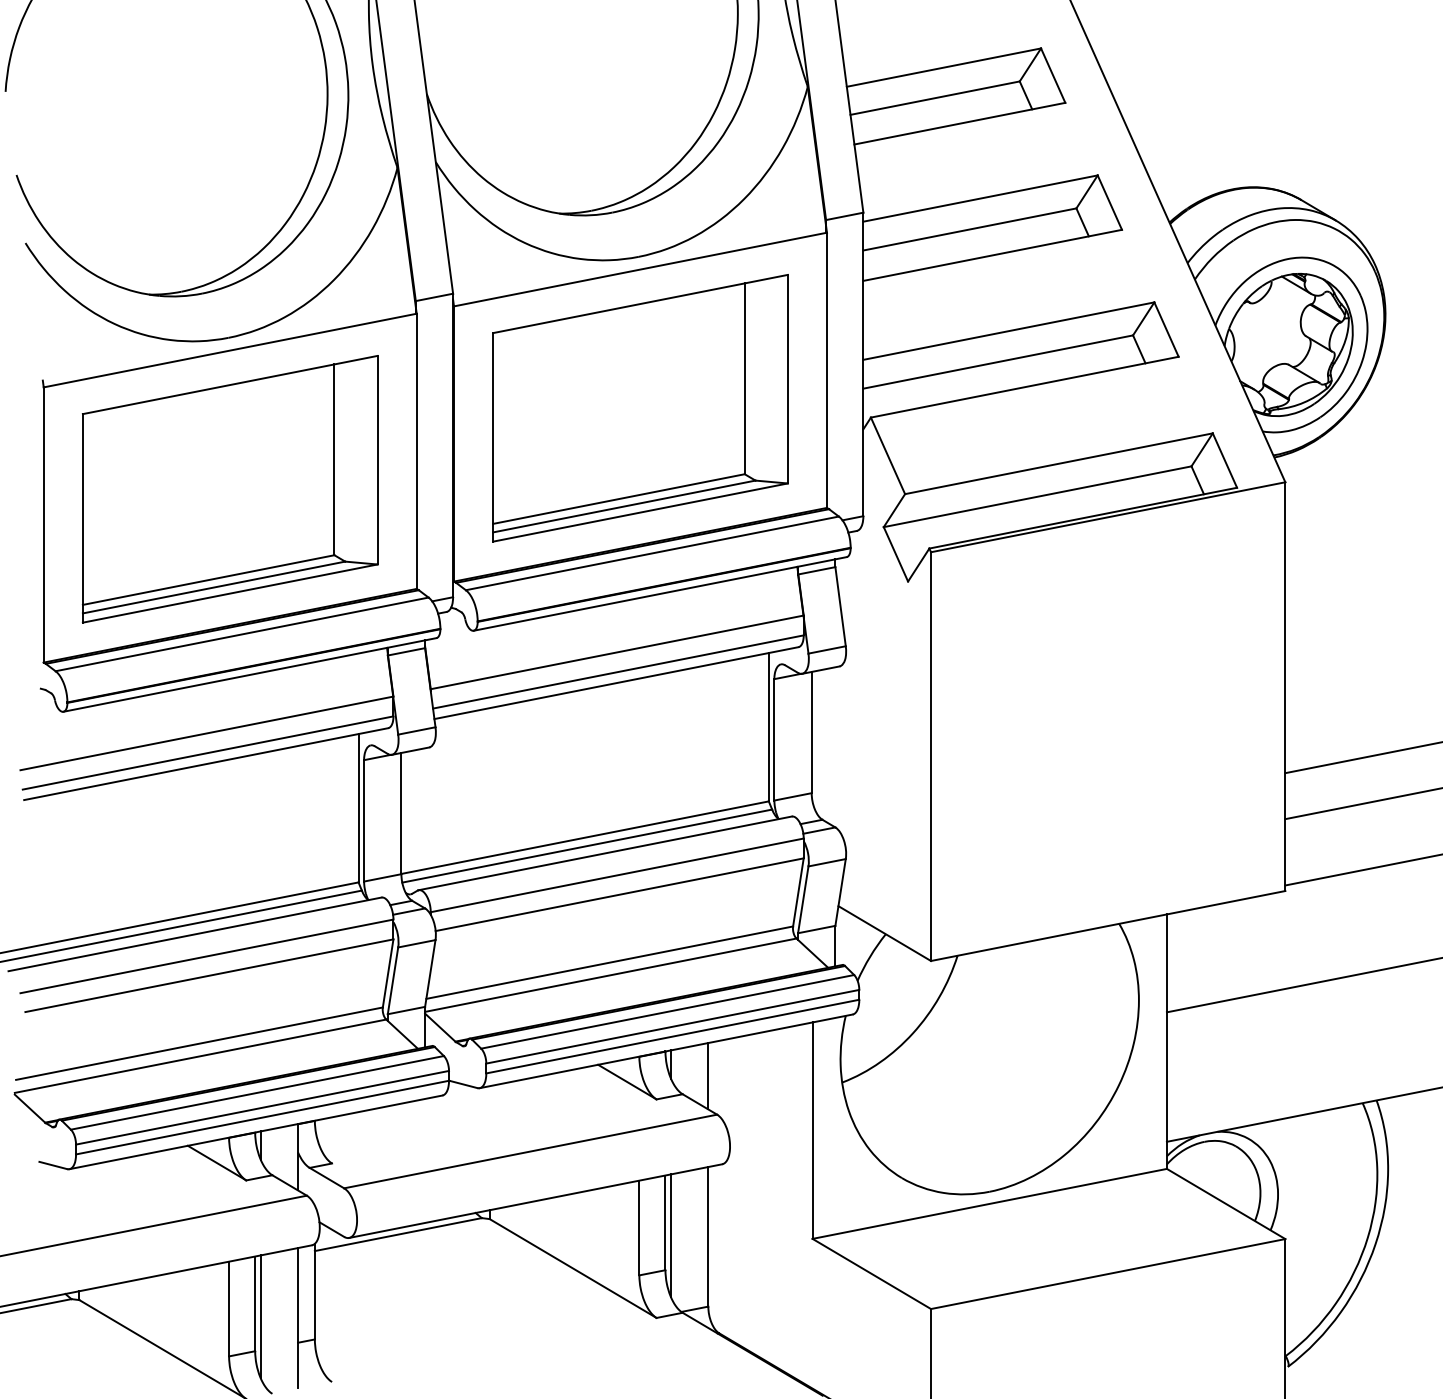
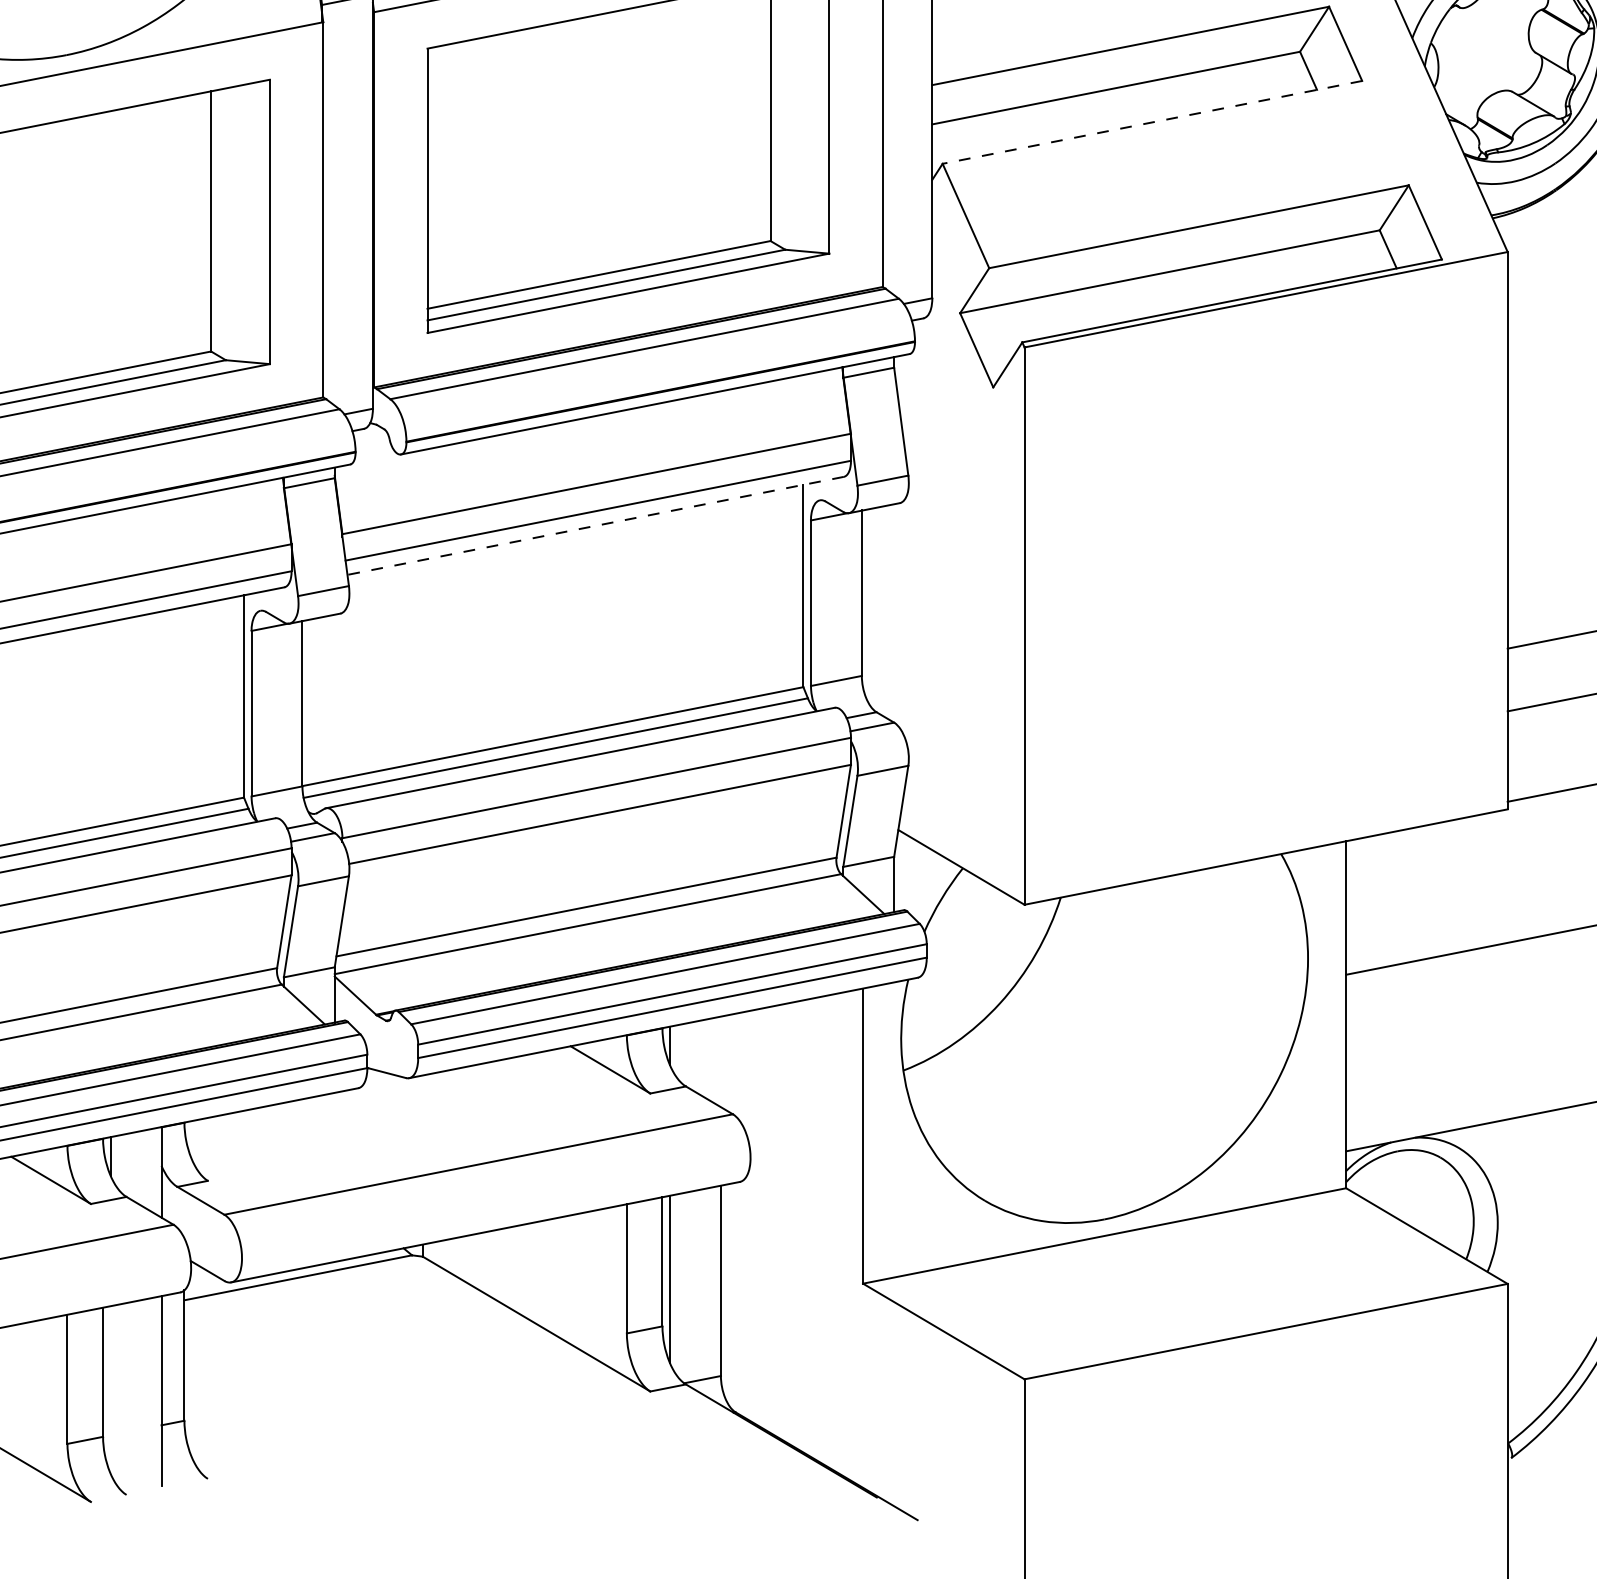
line: (1024, 387) -> (1152, 122), solid -> dashed
line: (616, 683) -> (595, 526), solid -> dashed
line: (708, 1076) -> (721, 1062), removed
line: (260, 1316) -> (110, 1389), removed

